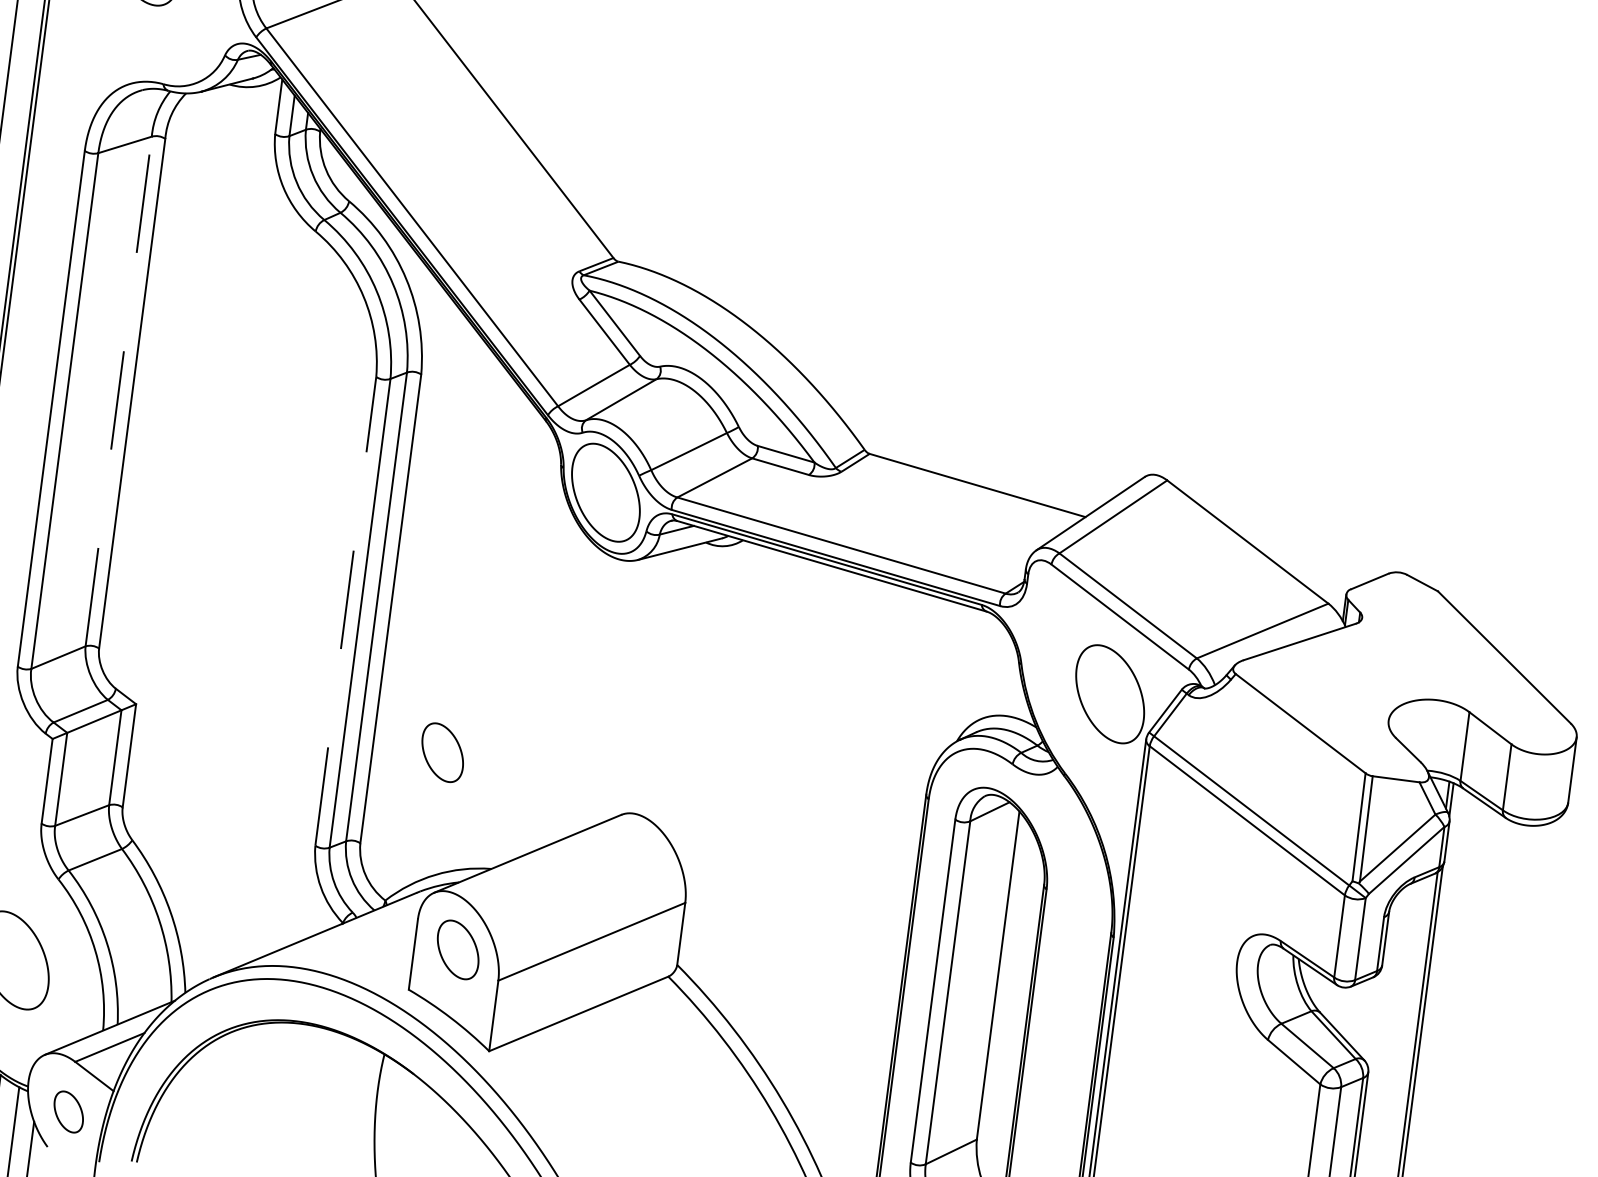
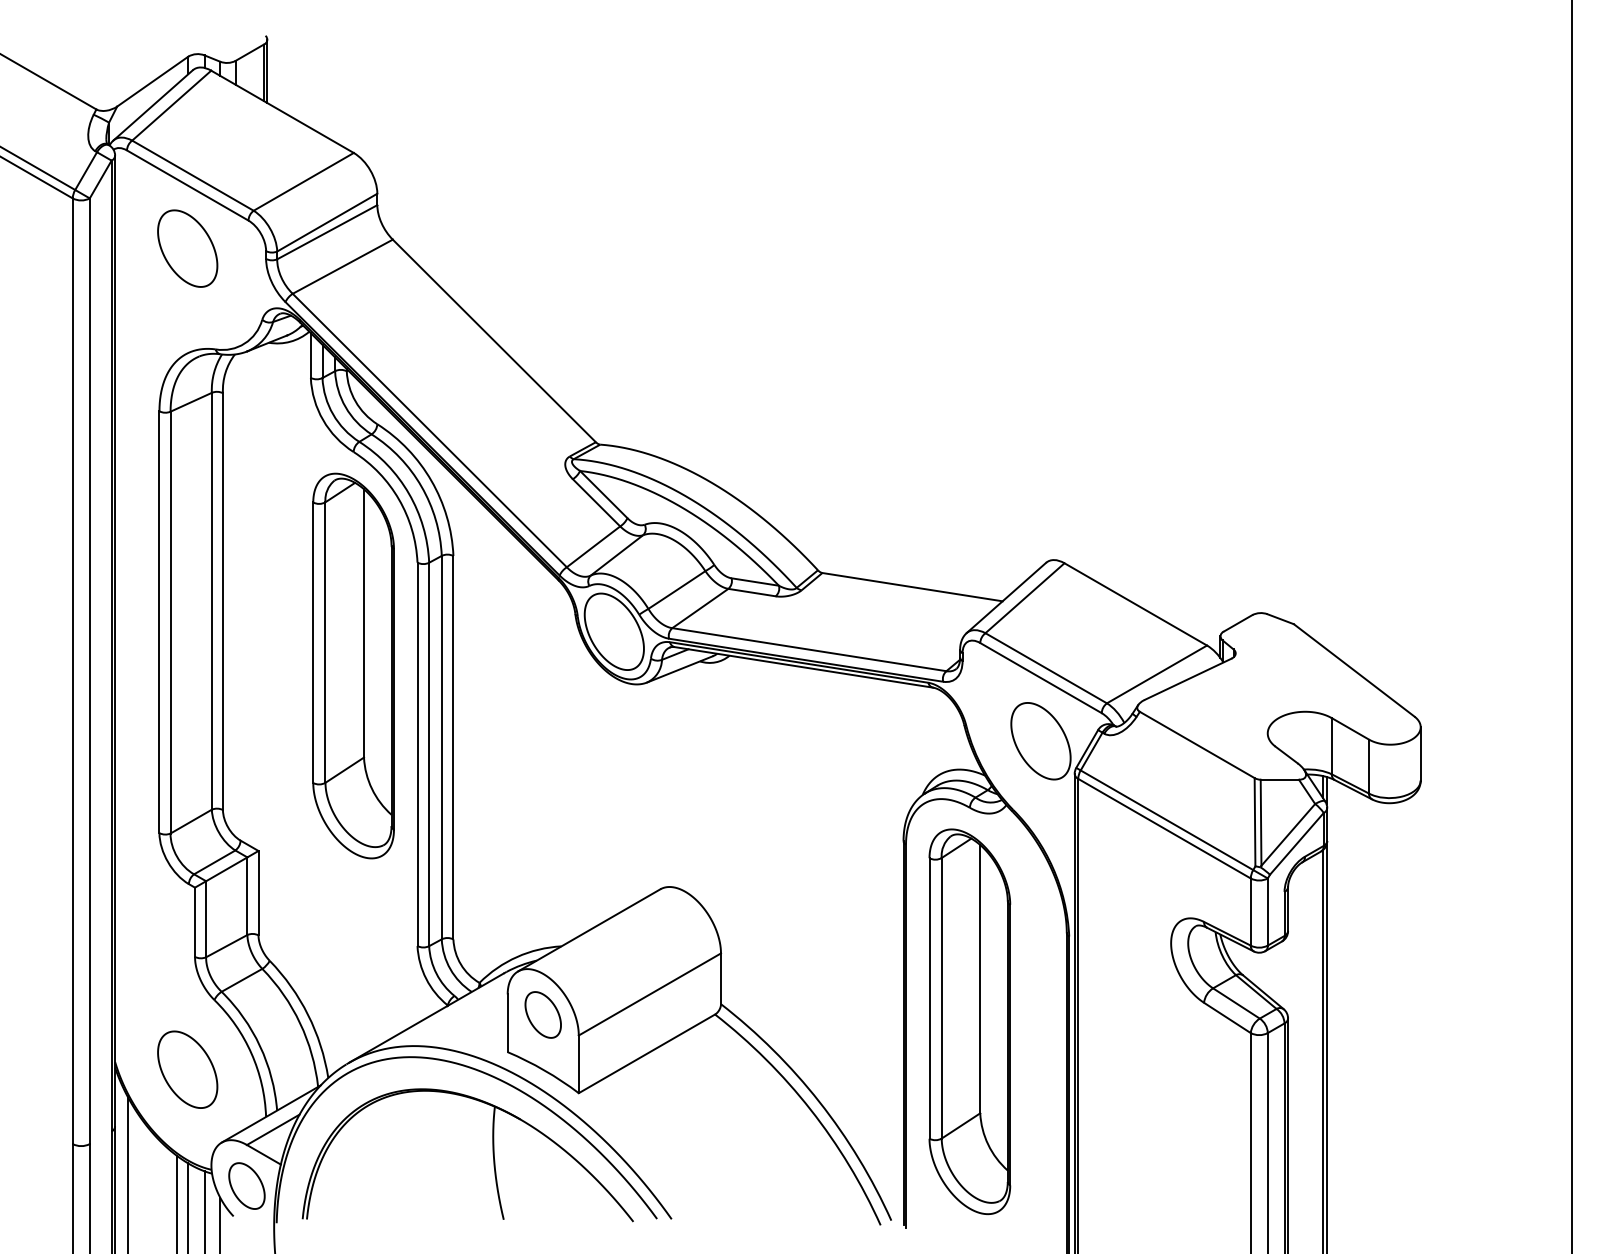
line: (118, 390) -> (211, 600), dashed -> solid
part: (281, 492) -> (353, 665), added
line: (345, 611) -> (417, 754), dashed -> solid
part: (441, 752) -> (509, 857), removed
part: (68, 1111) -> (246, 1185), size x1.43

